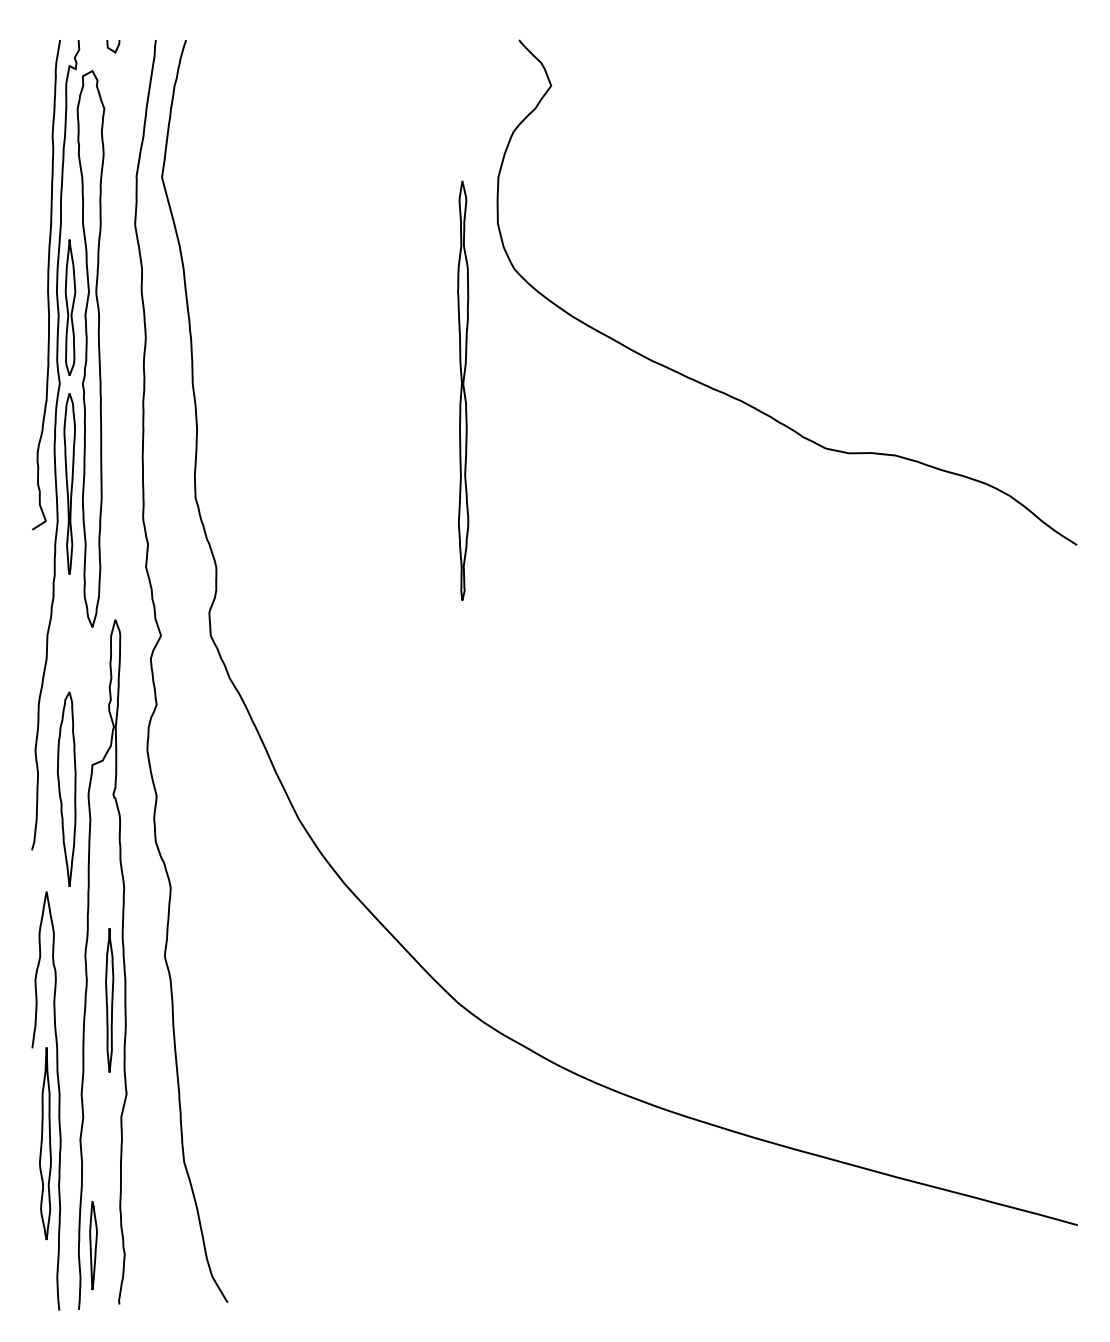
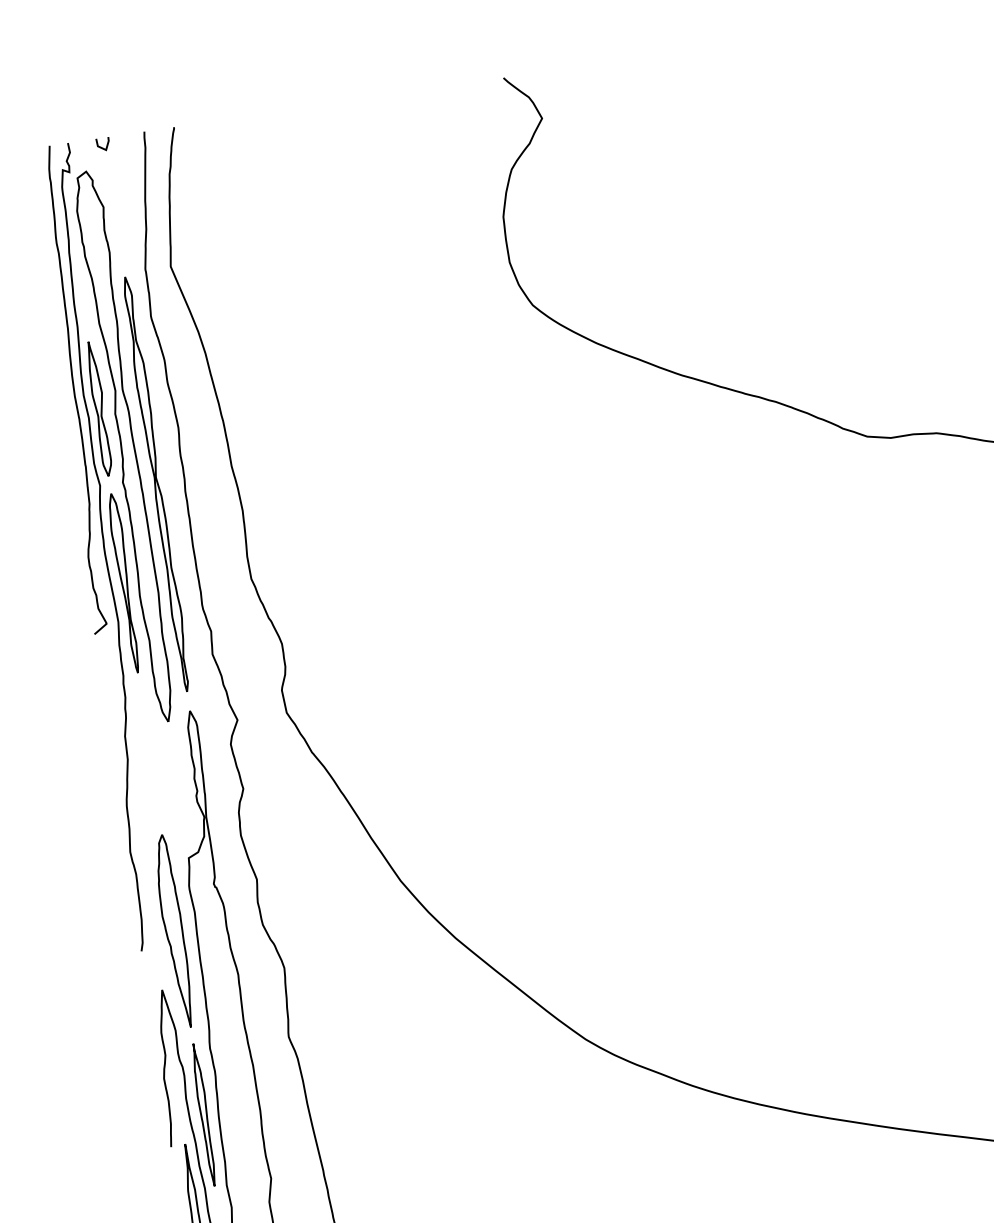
part: (463, 390) -> (157, 484), moved
part: (66, 788) -> (173, 930), moved
part: (109, 1000) -> (203, 1115), moved

